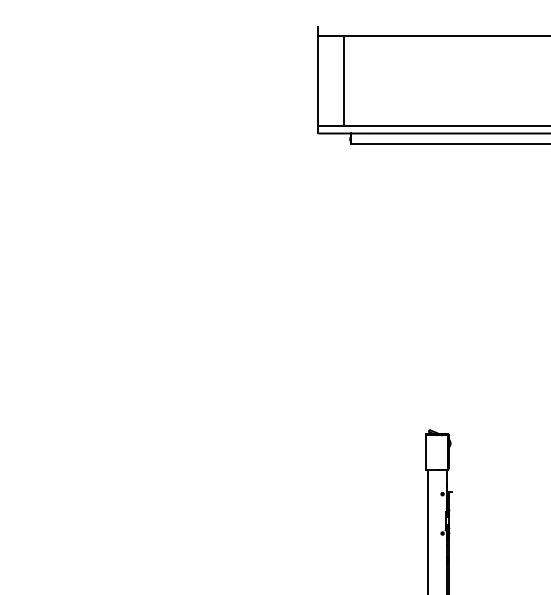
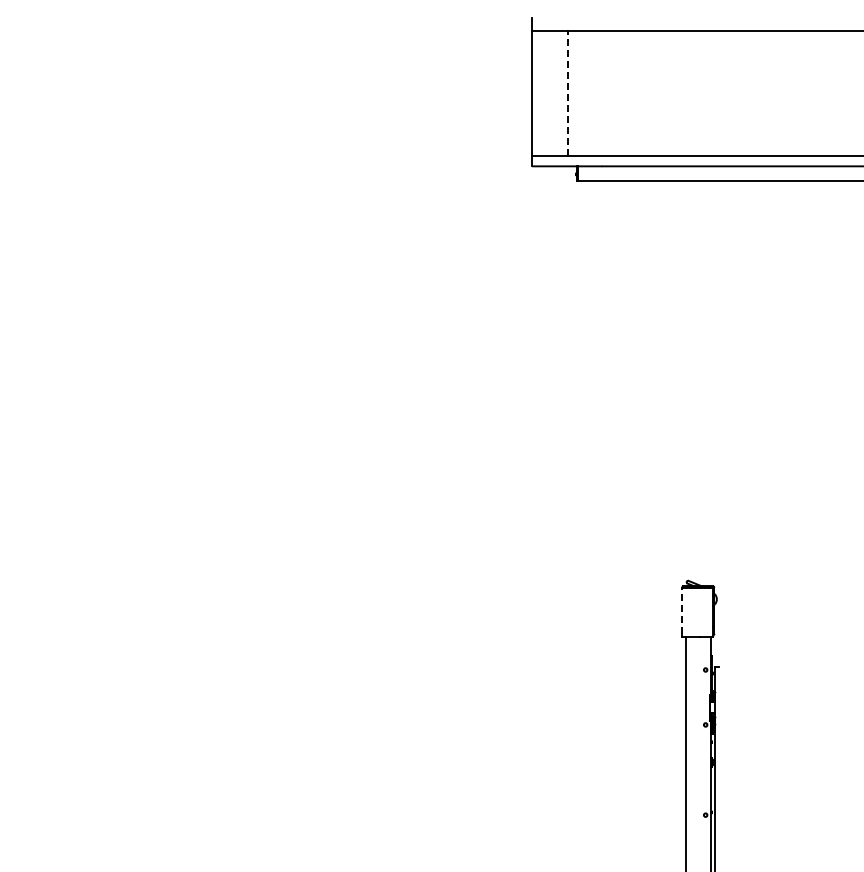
line: (343, 80) -> (567, 92), solid -> dashed
line: (426, 451) -> (682, 610), solid -> dashed

